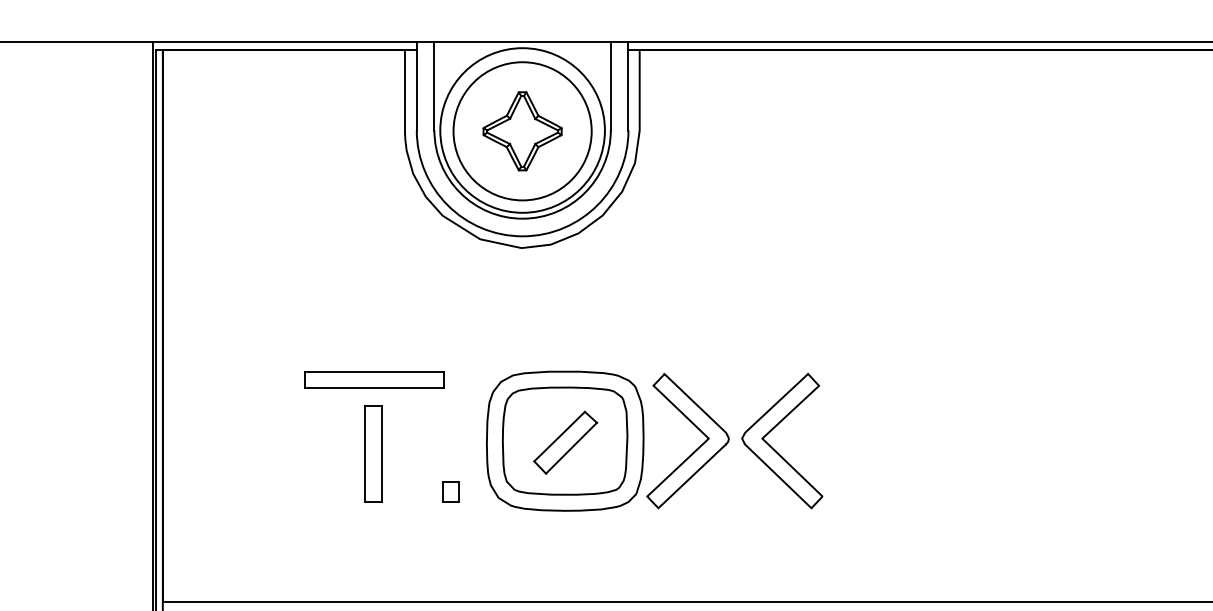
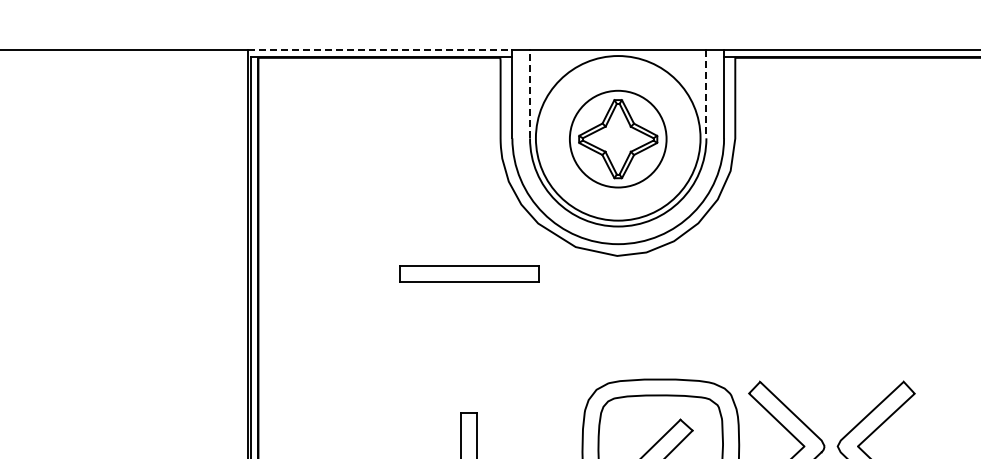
line: (285, 42) -> (381, 50), solid -> dashed
line: (434, 85) -> (530, 93), solid -> dashed
line: (610, 86) -> (706, 94), solid -> dashed
circle: (522, 131) -> (618, 139), size x0.7
part: (374, 379) -> (470, 273), moved

